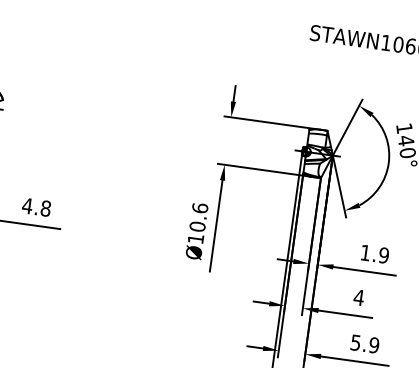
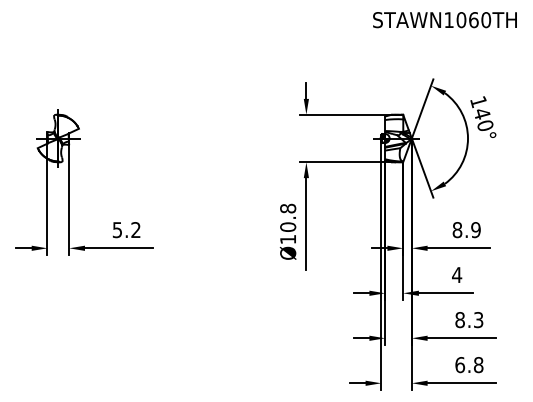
text: (36, 207) -> (126, 230), 4.8 -> 5.2
text: (200, 208) -> (288, 208), Ø10.6 -> Ø10.8
text: (365, 253) -> (457, 230), 1.9 -> 8.9
text: (365, 344) -> (469, 320), 5.9 -> 8.3

